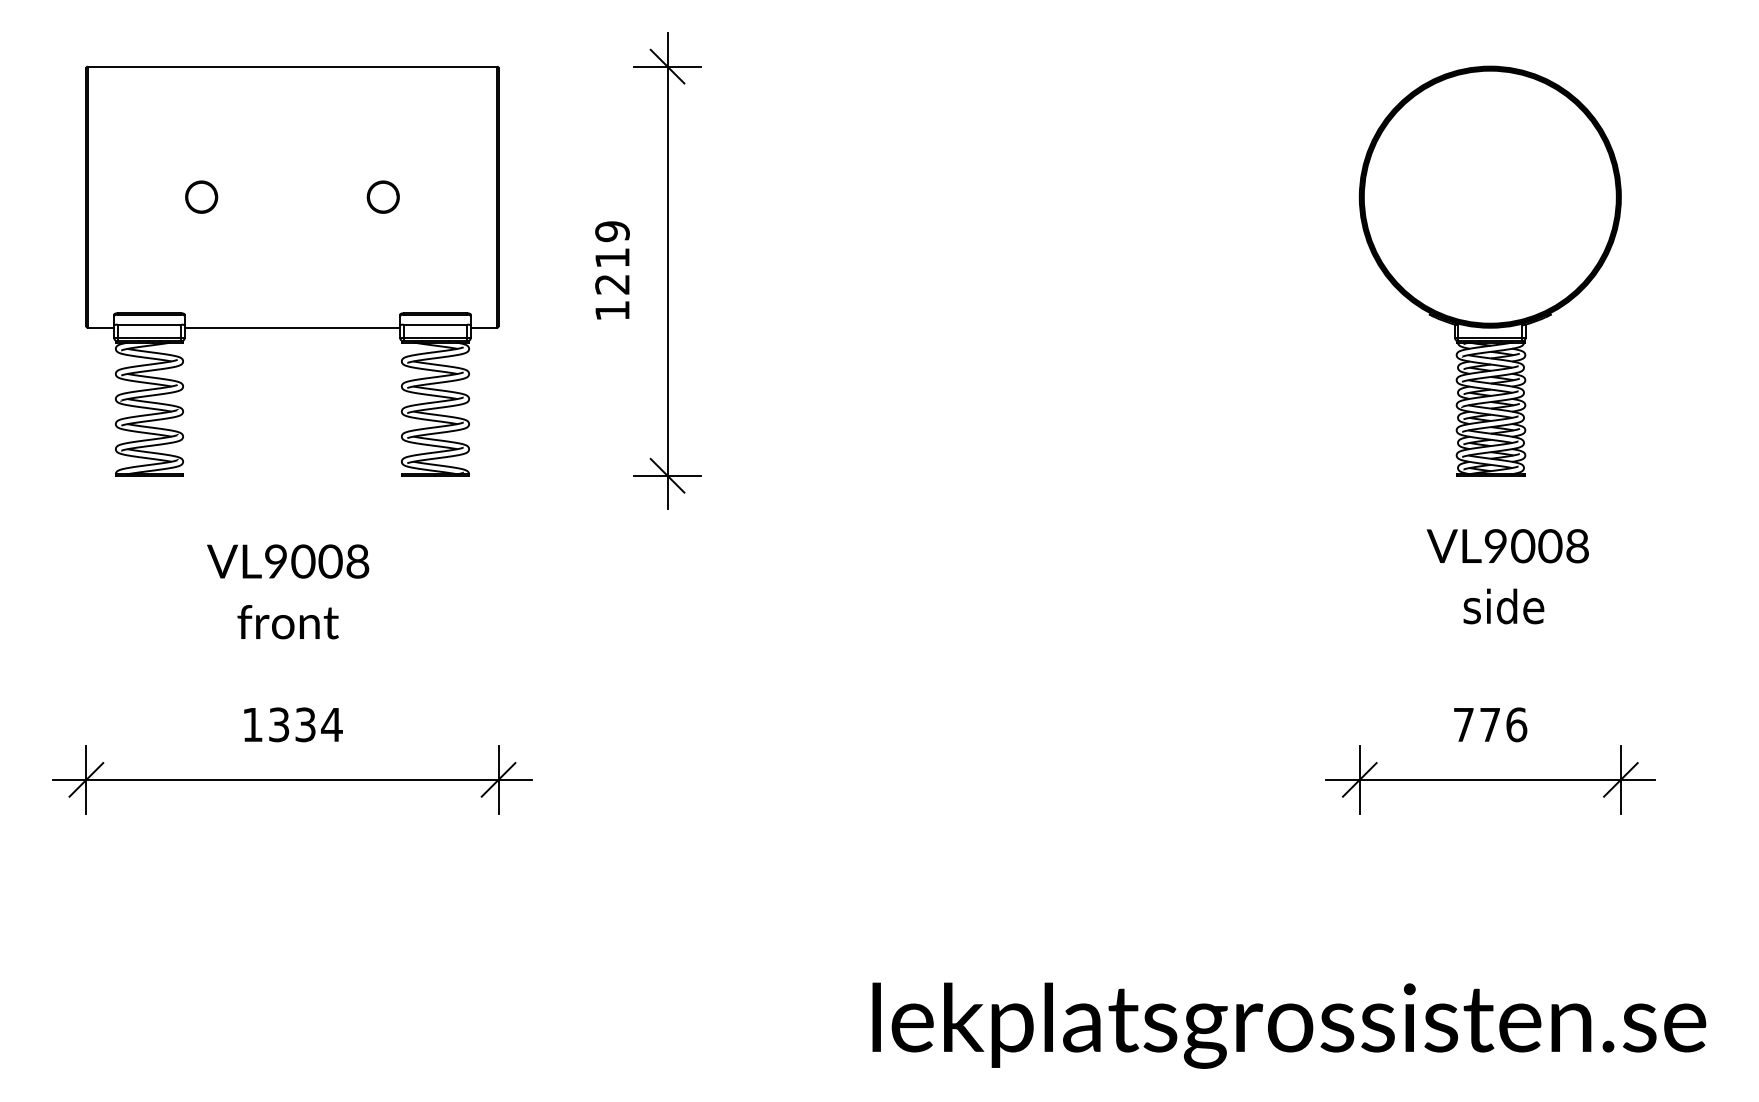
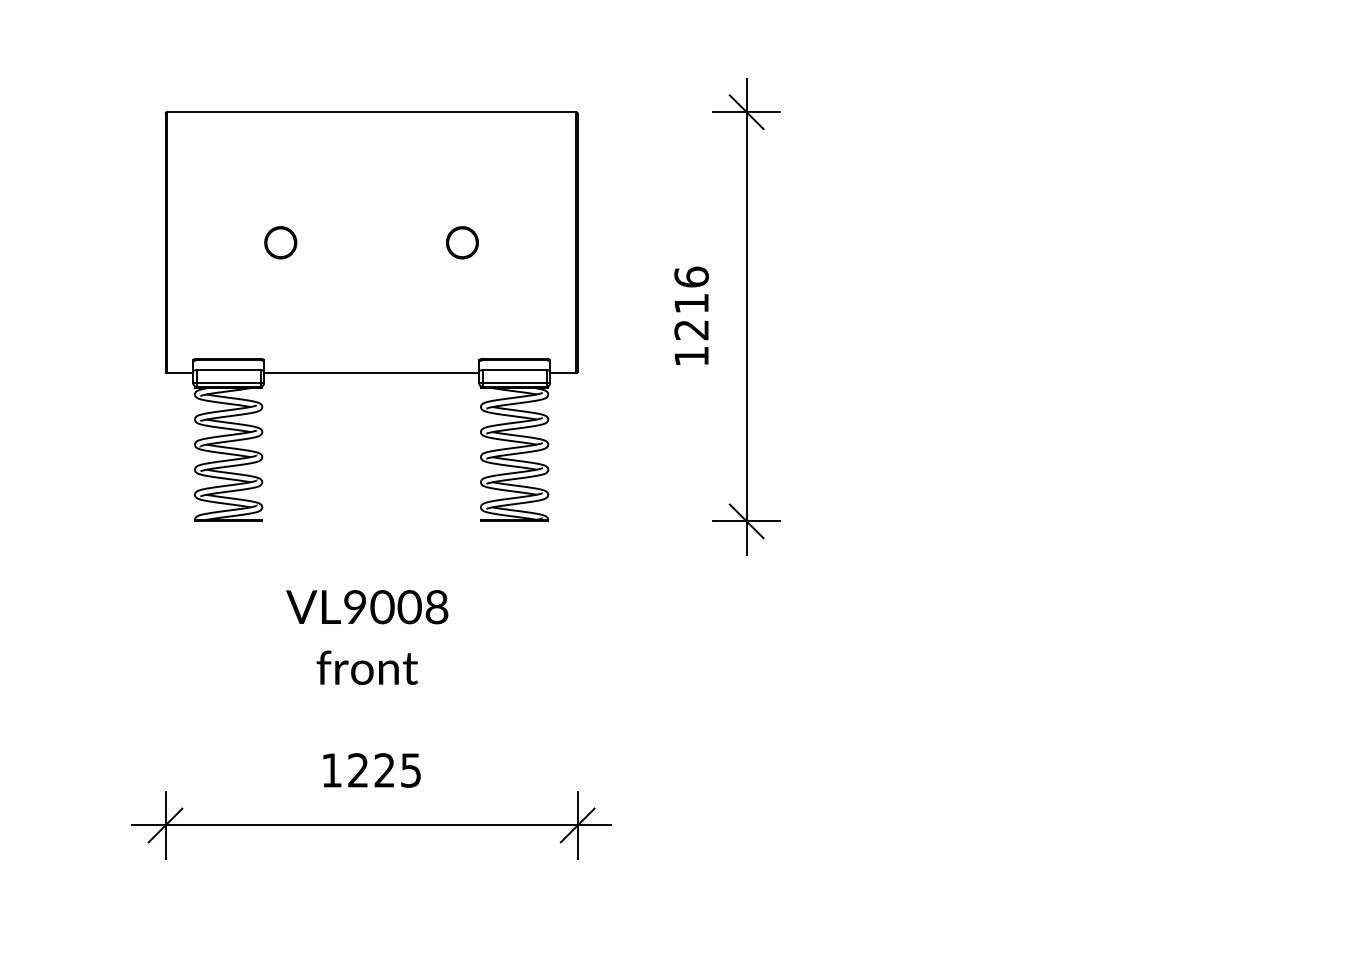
text: (612, 231) -> (691, 277), 1219 -> 1216
text: (305, 724) -> (384, 770), 1334 -> 1225

